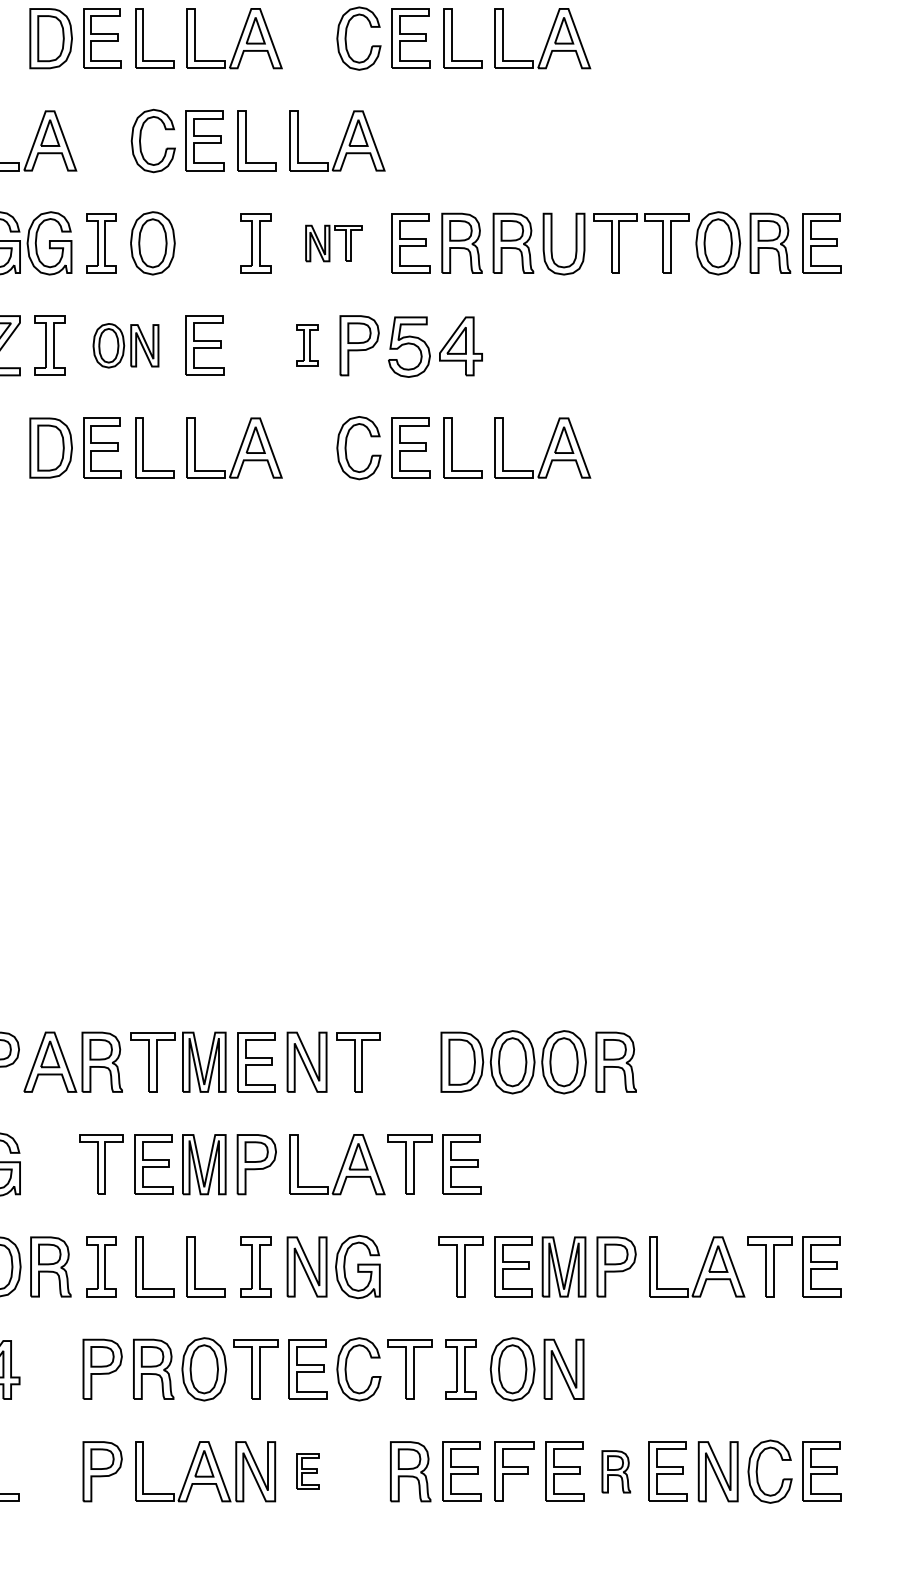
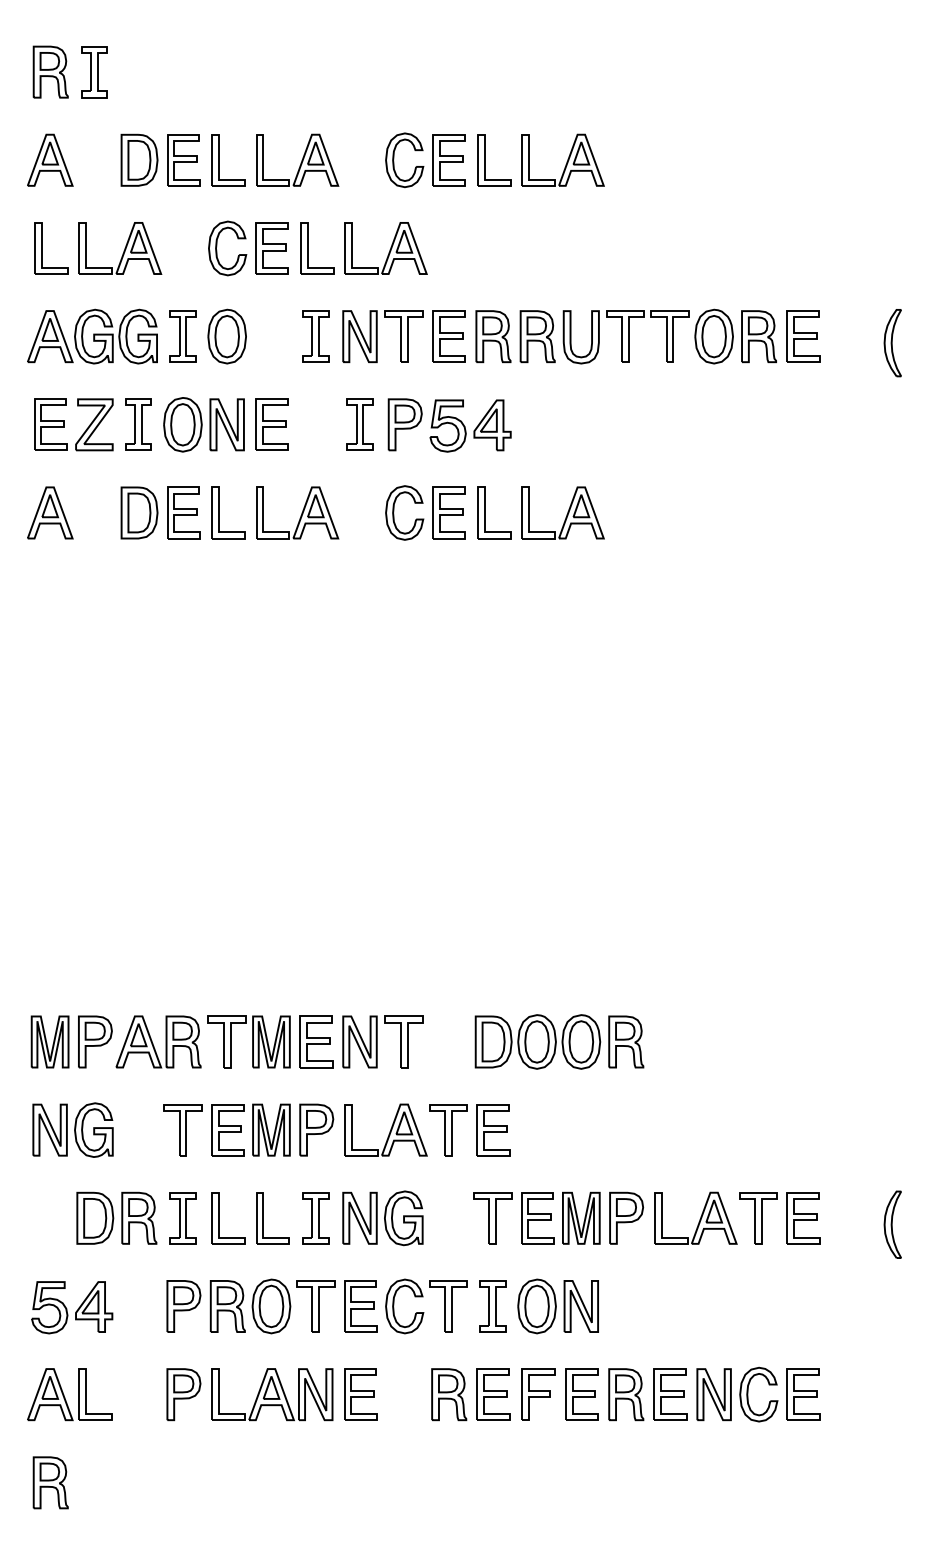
part: (333, 243) -> (382, 336), size x1.67
part: (125, 345) -> (203, 424), size x1.43
part: (306, 345) -> (359, 424), size x1.43
part: (307, 1471) -> (360, 1394), size x1.67
part: (616, 1471) -> (626, 1394), size x1.43

